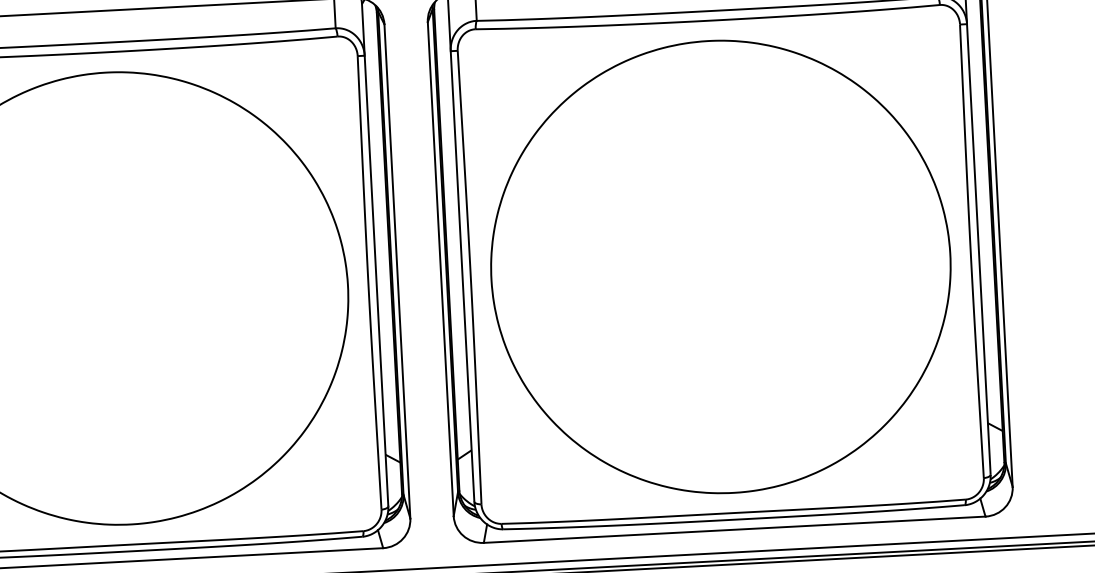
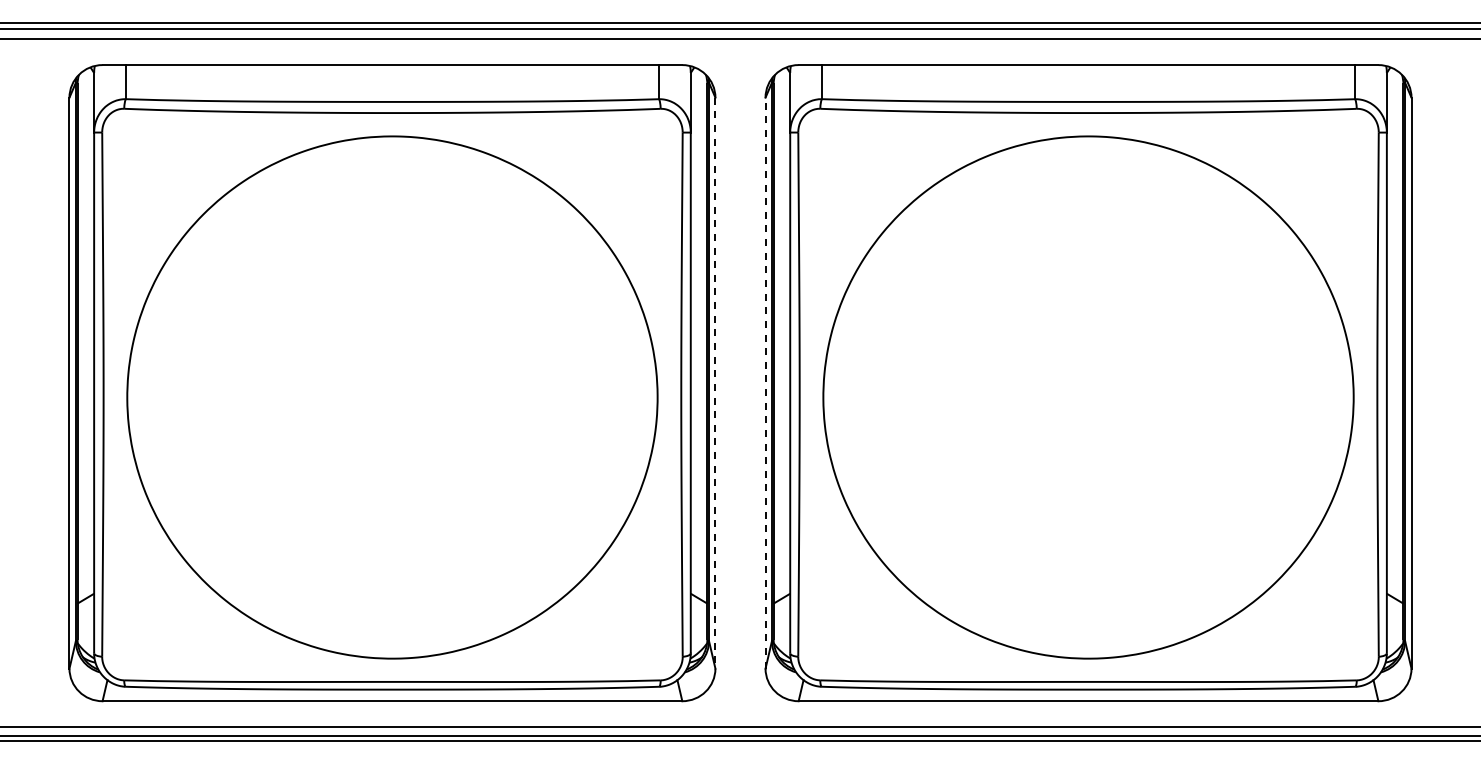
line: (440, 268) -> (765, 382), solid -> dashed
line: (397, 271) -> (715, 383), solid -> dashed

